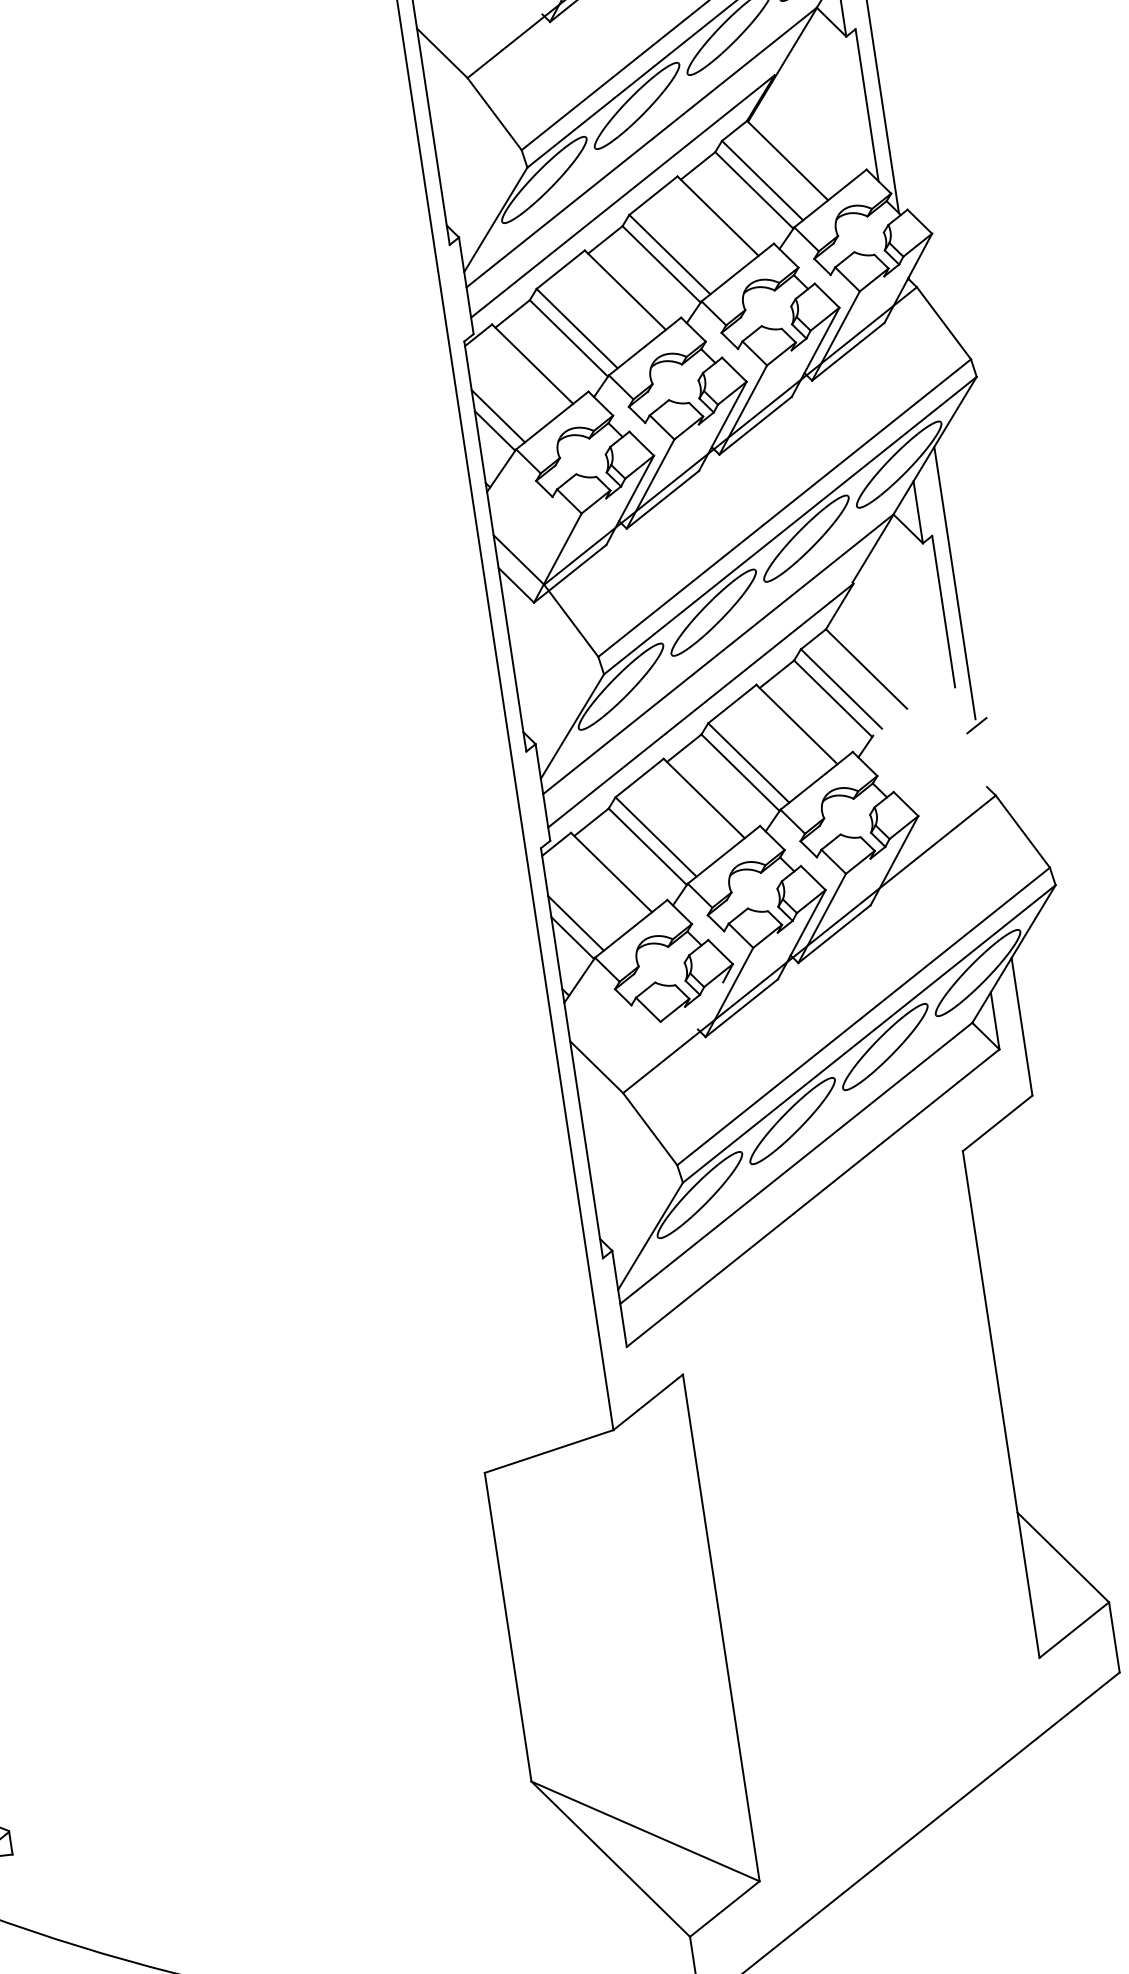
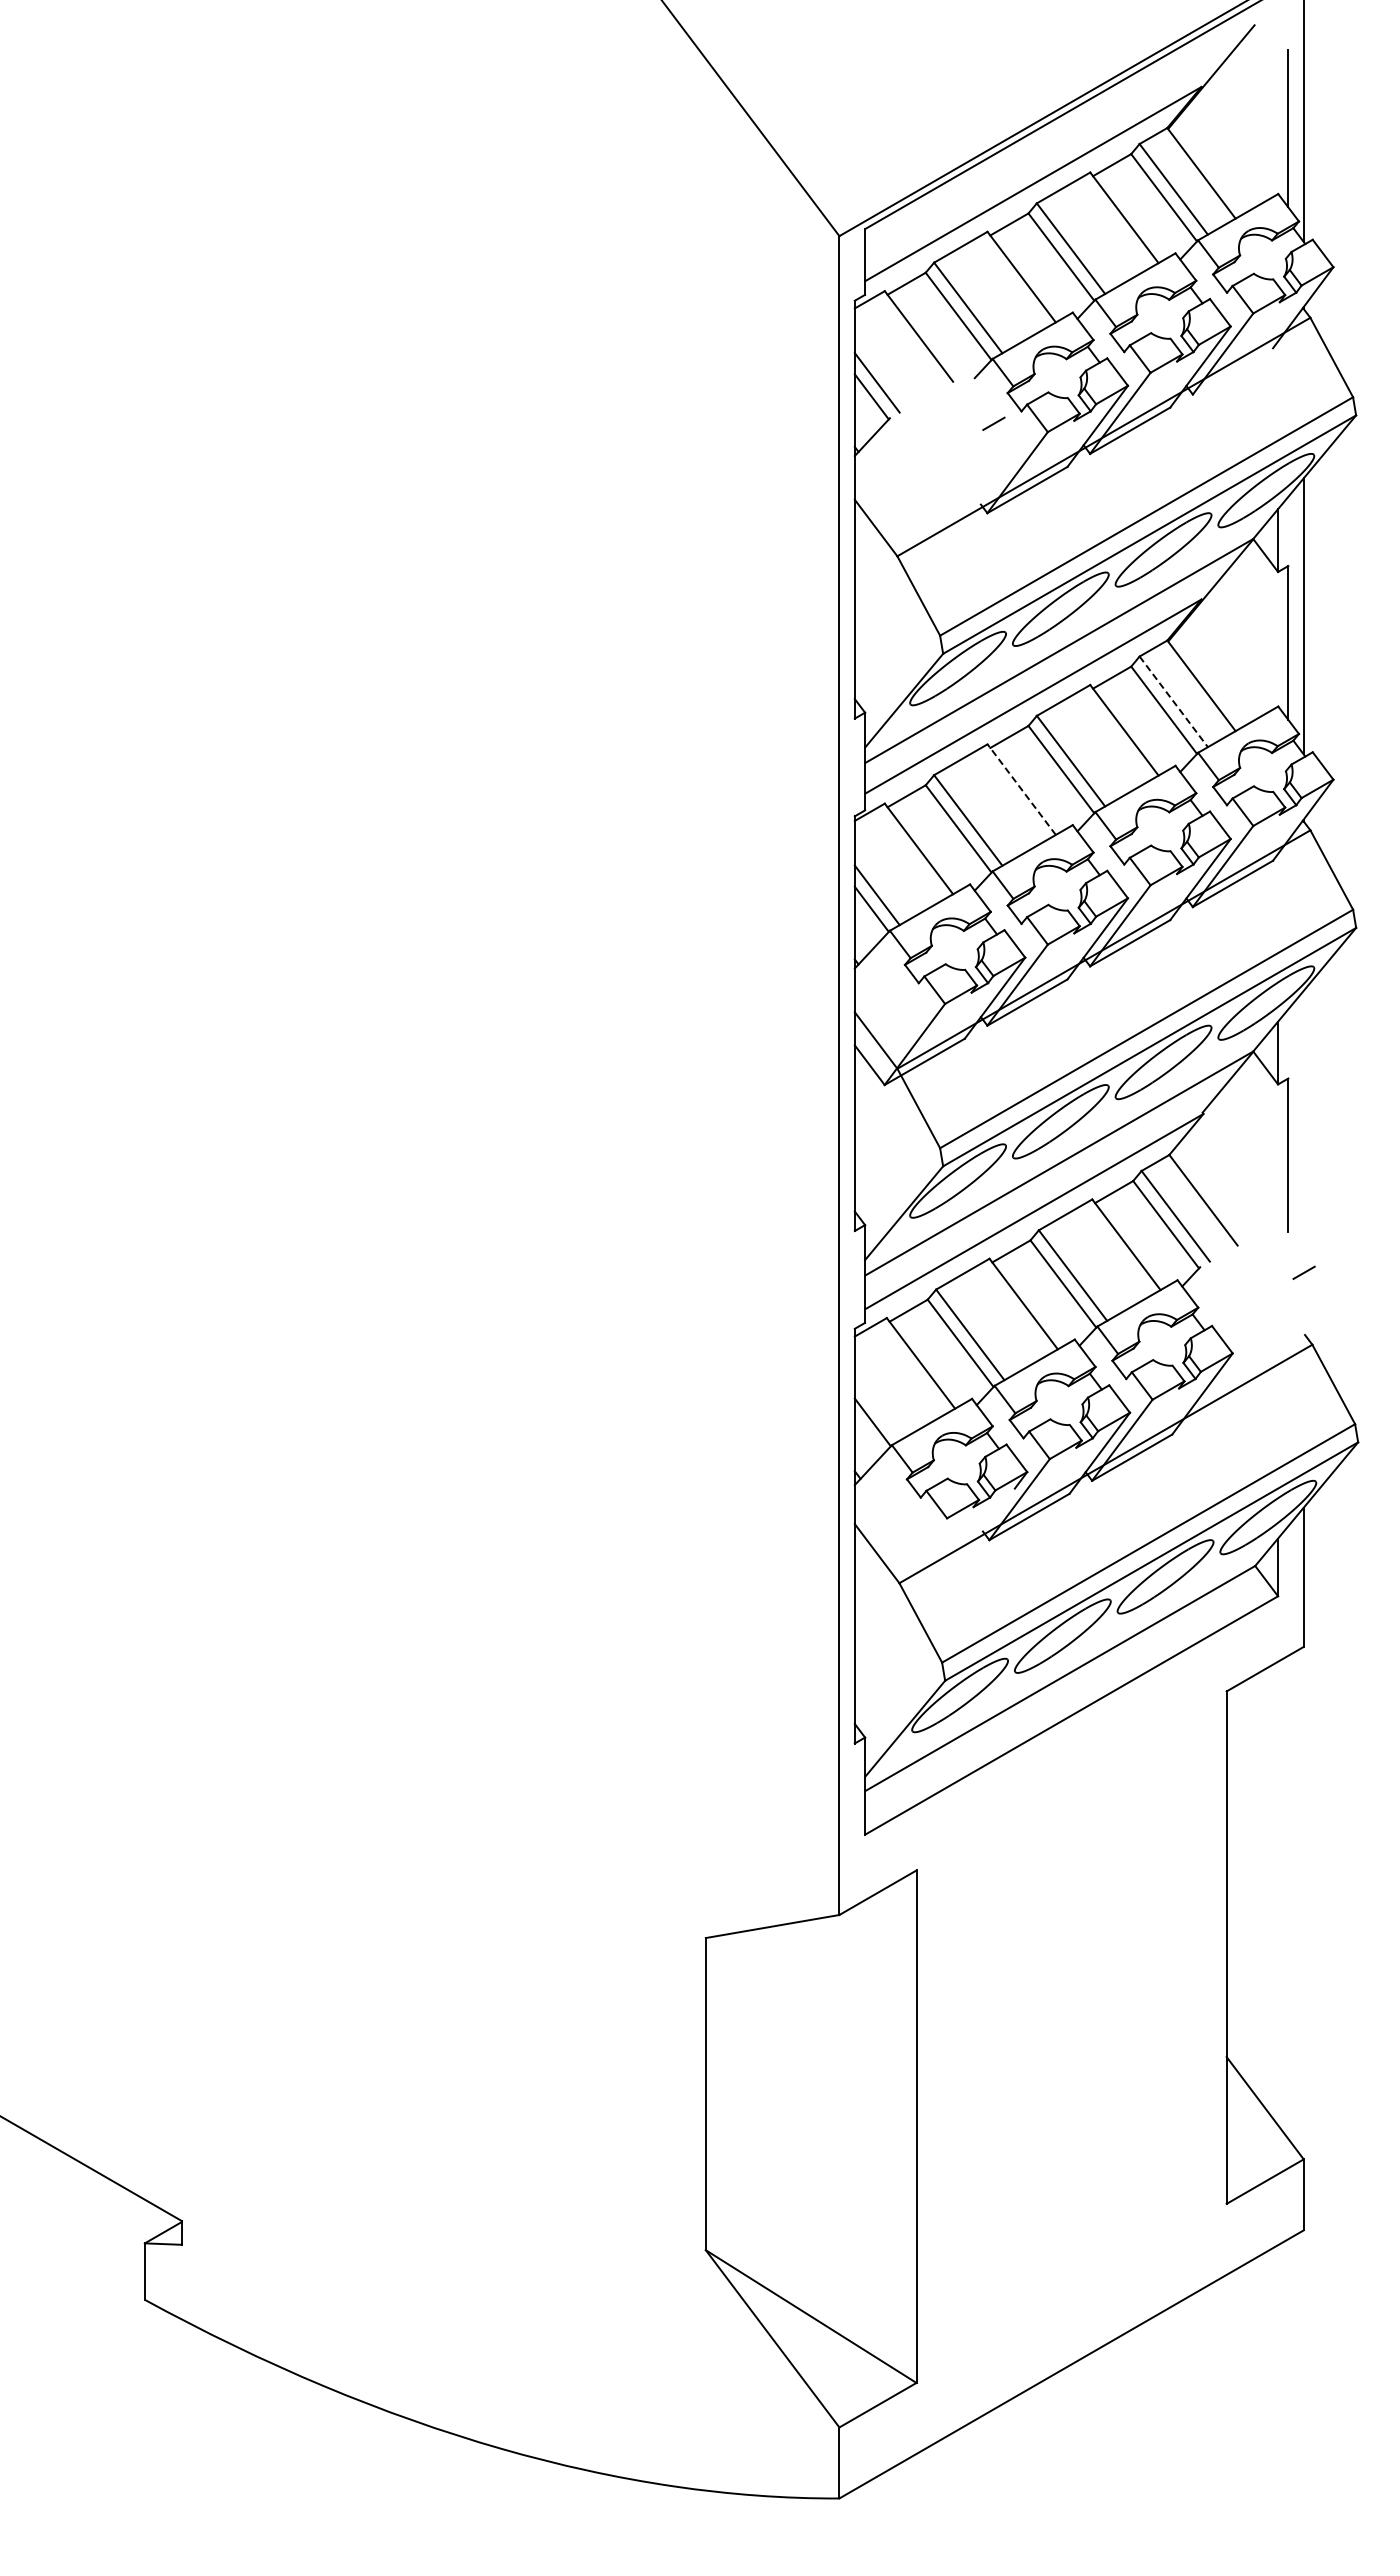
line: (762, 180) -> (1173, 701), solid -> dashed
line: (625, 290) -> (1021, 789), solid -> dashed
line: (954, 583) -> (1303, 1128), removed
line: (575, 923) -> (877, 1408), removed

